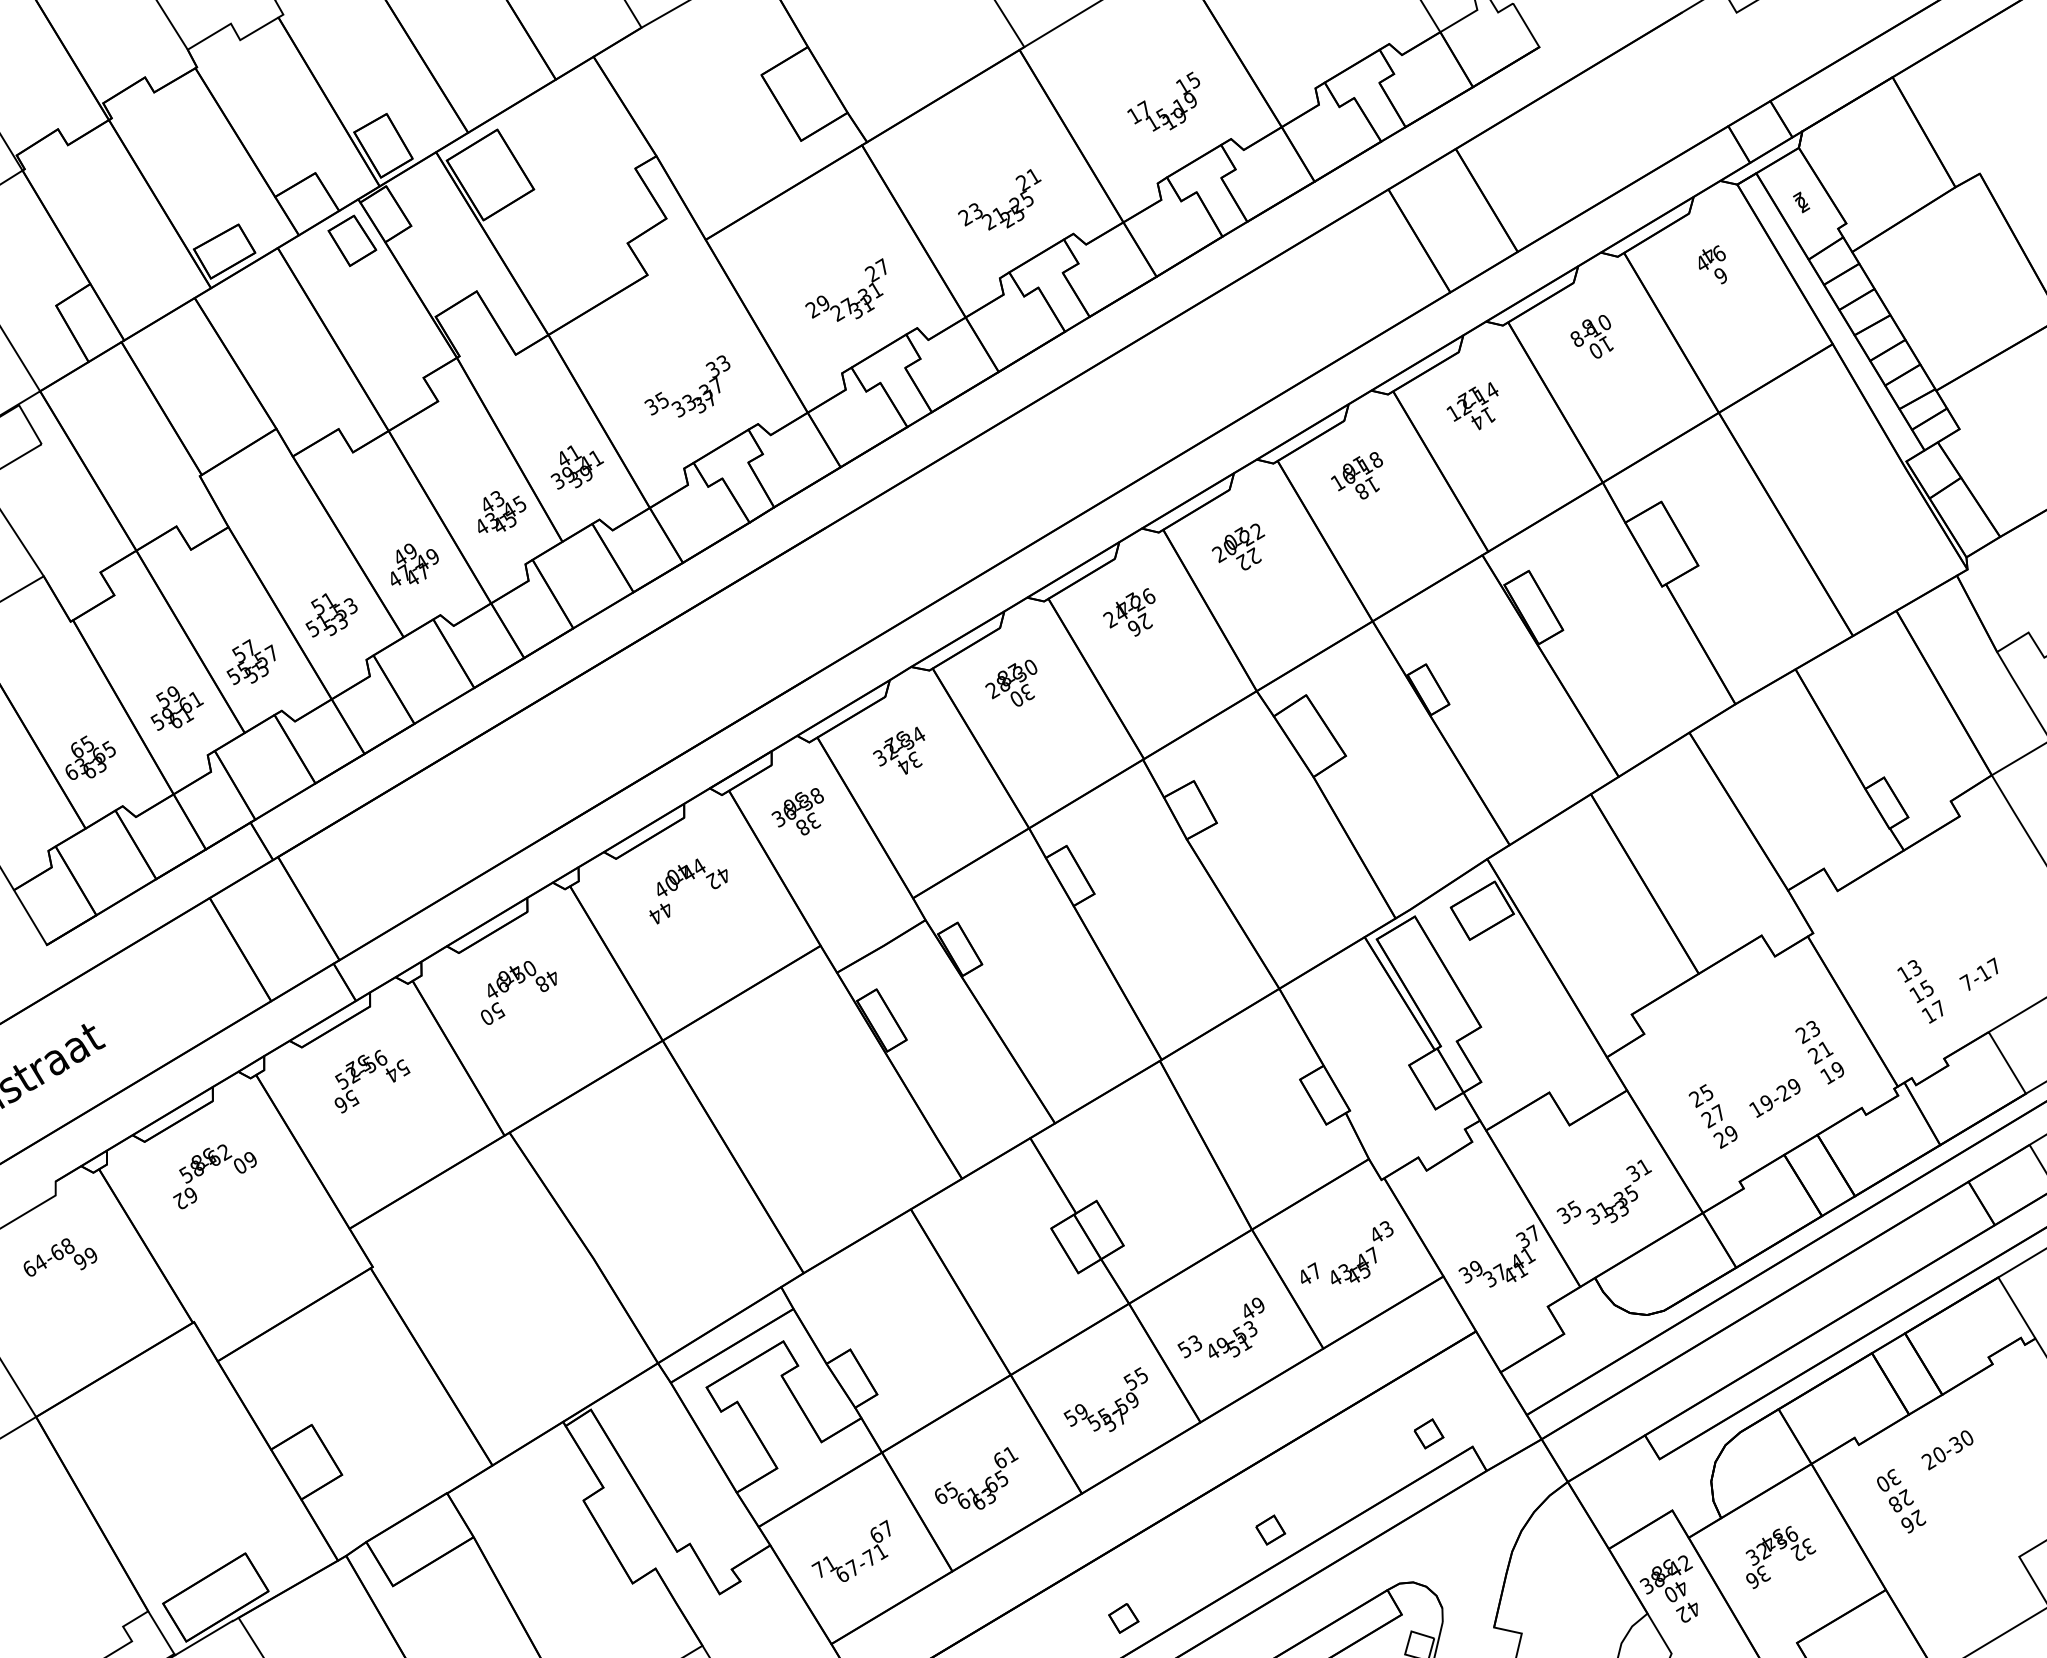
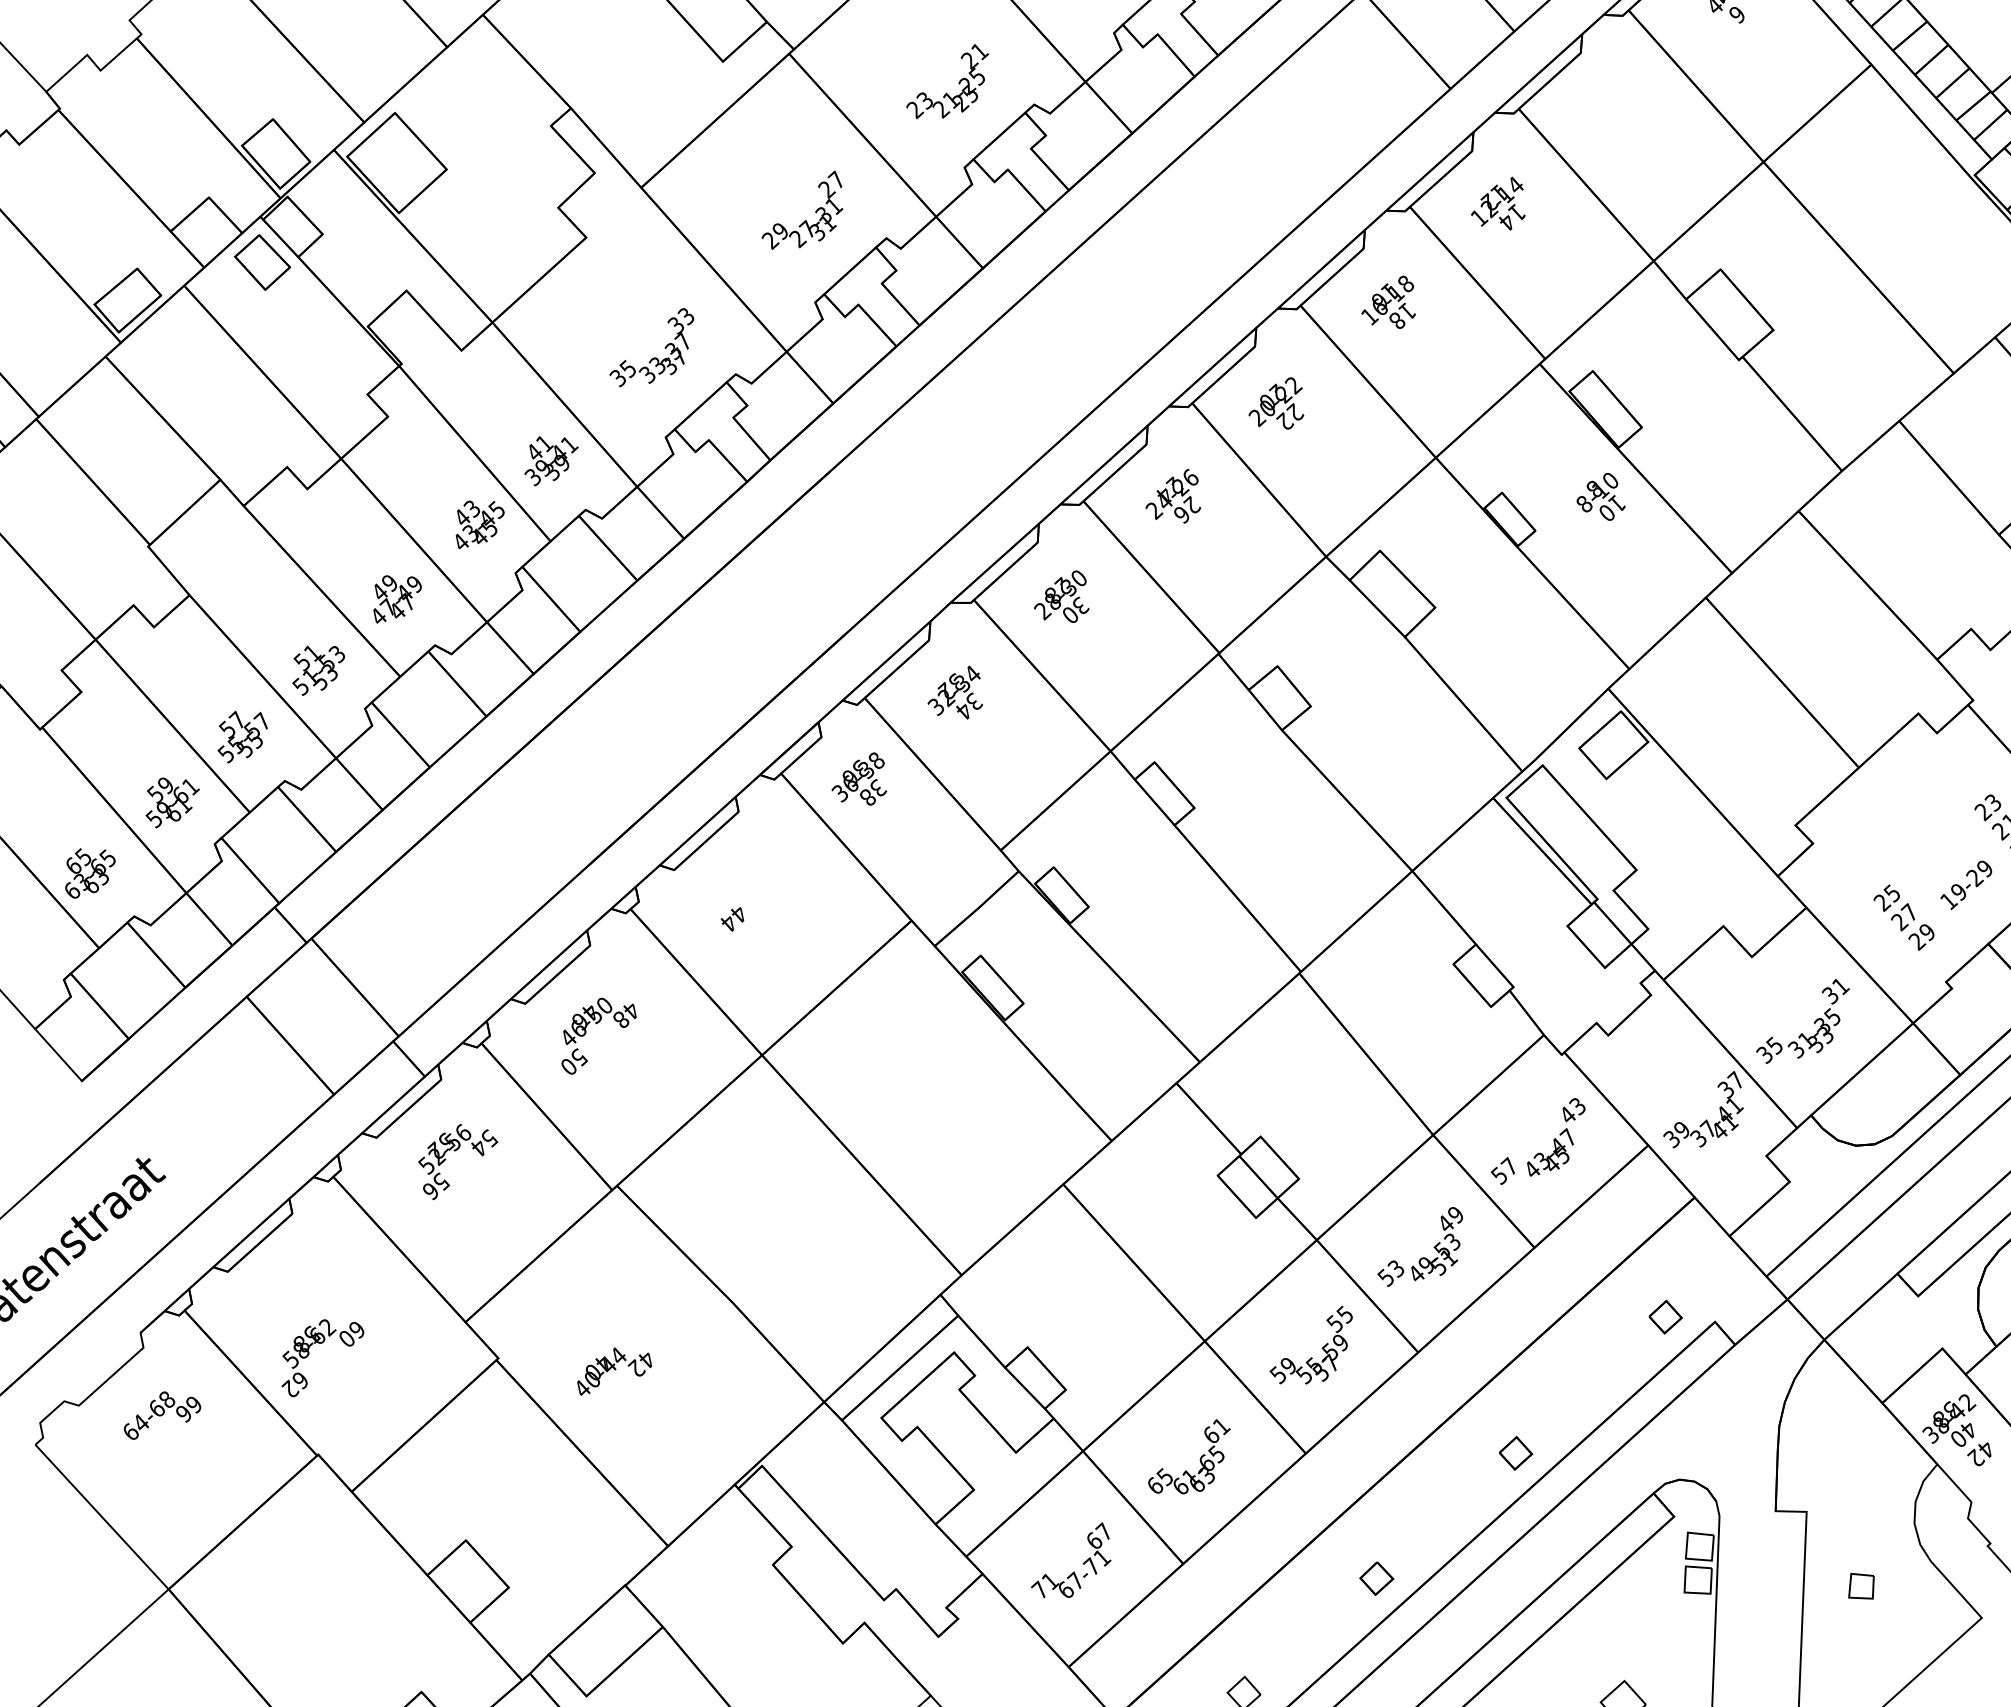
text: (1591, 336) -> (1599, 498), moved
text: (692, 876) -> (613, 1367), moved
text: (214, 1176) -> (321, 1355), moved
text: (1304, 1277) -> (1499, 1175), 47 -> 57

